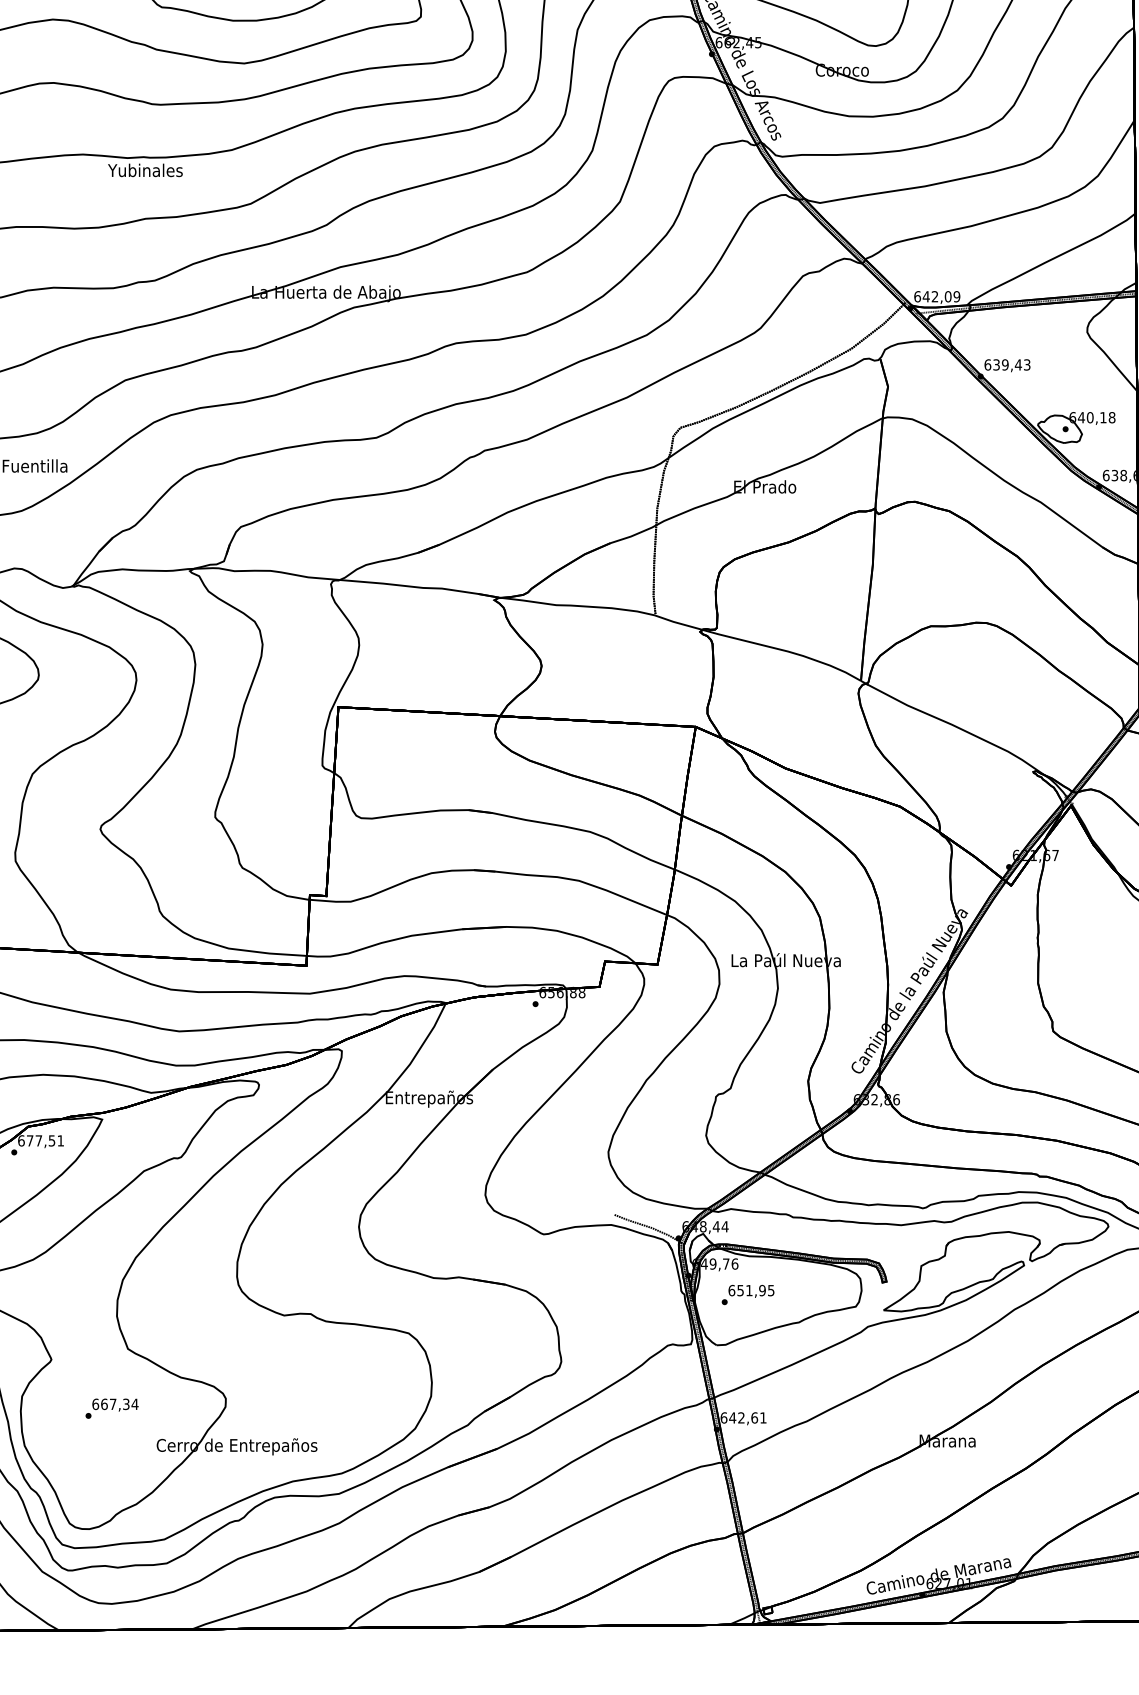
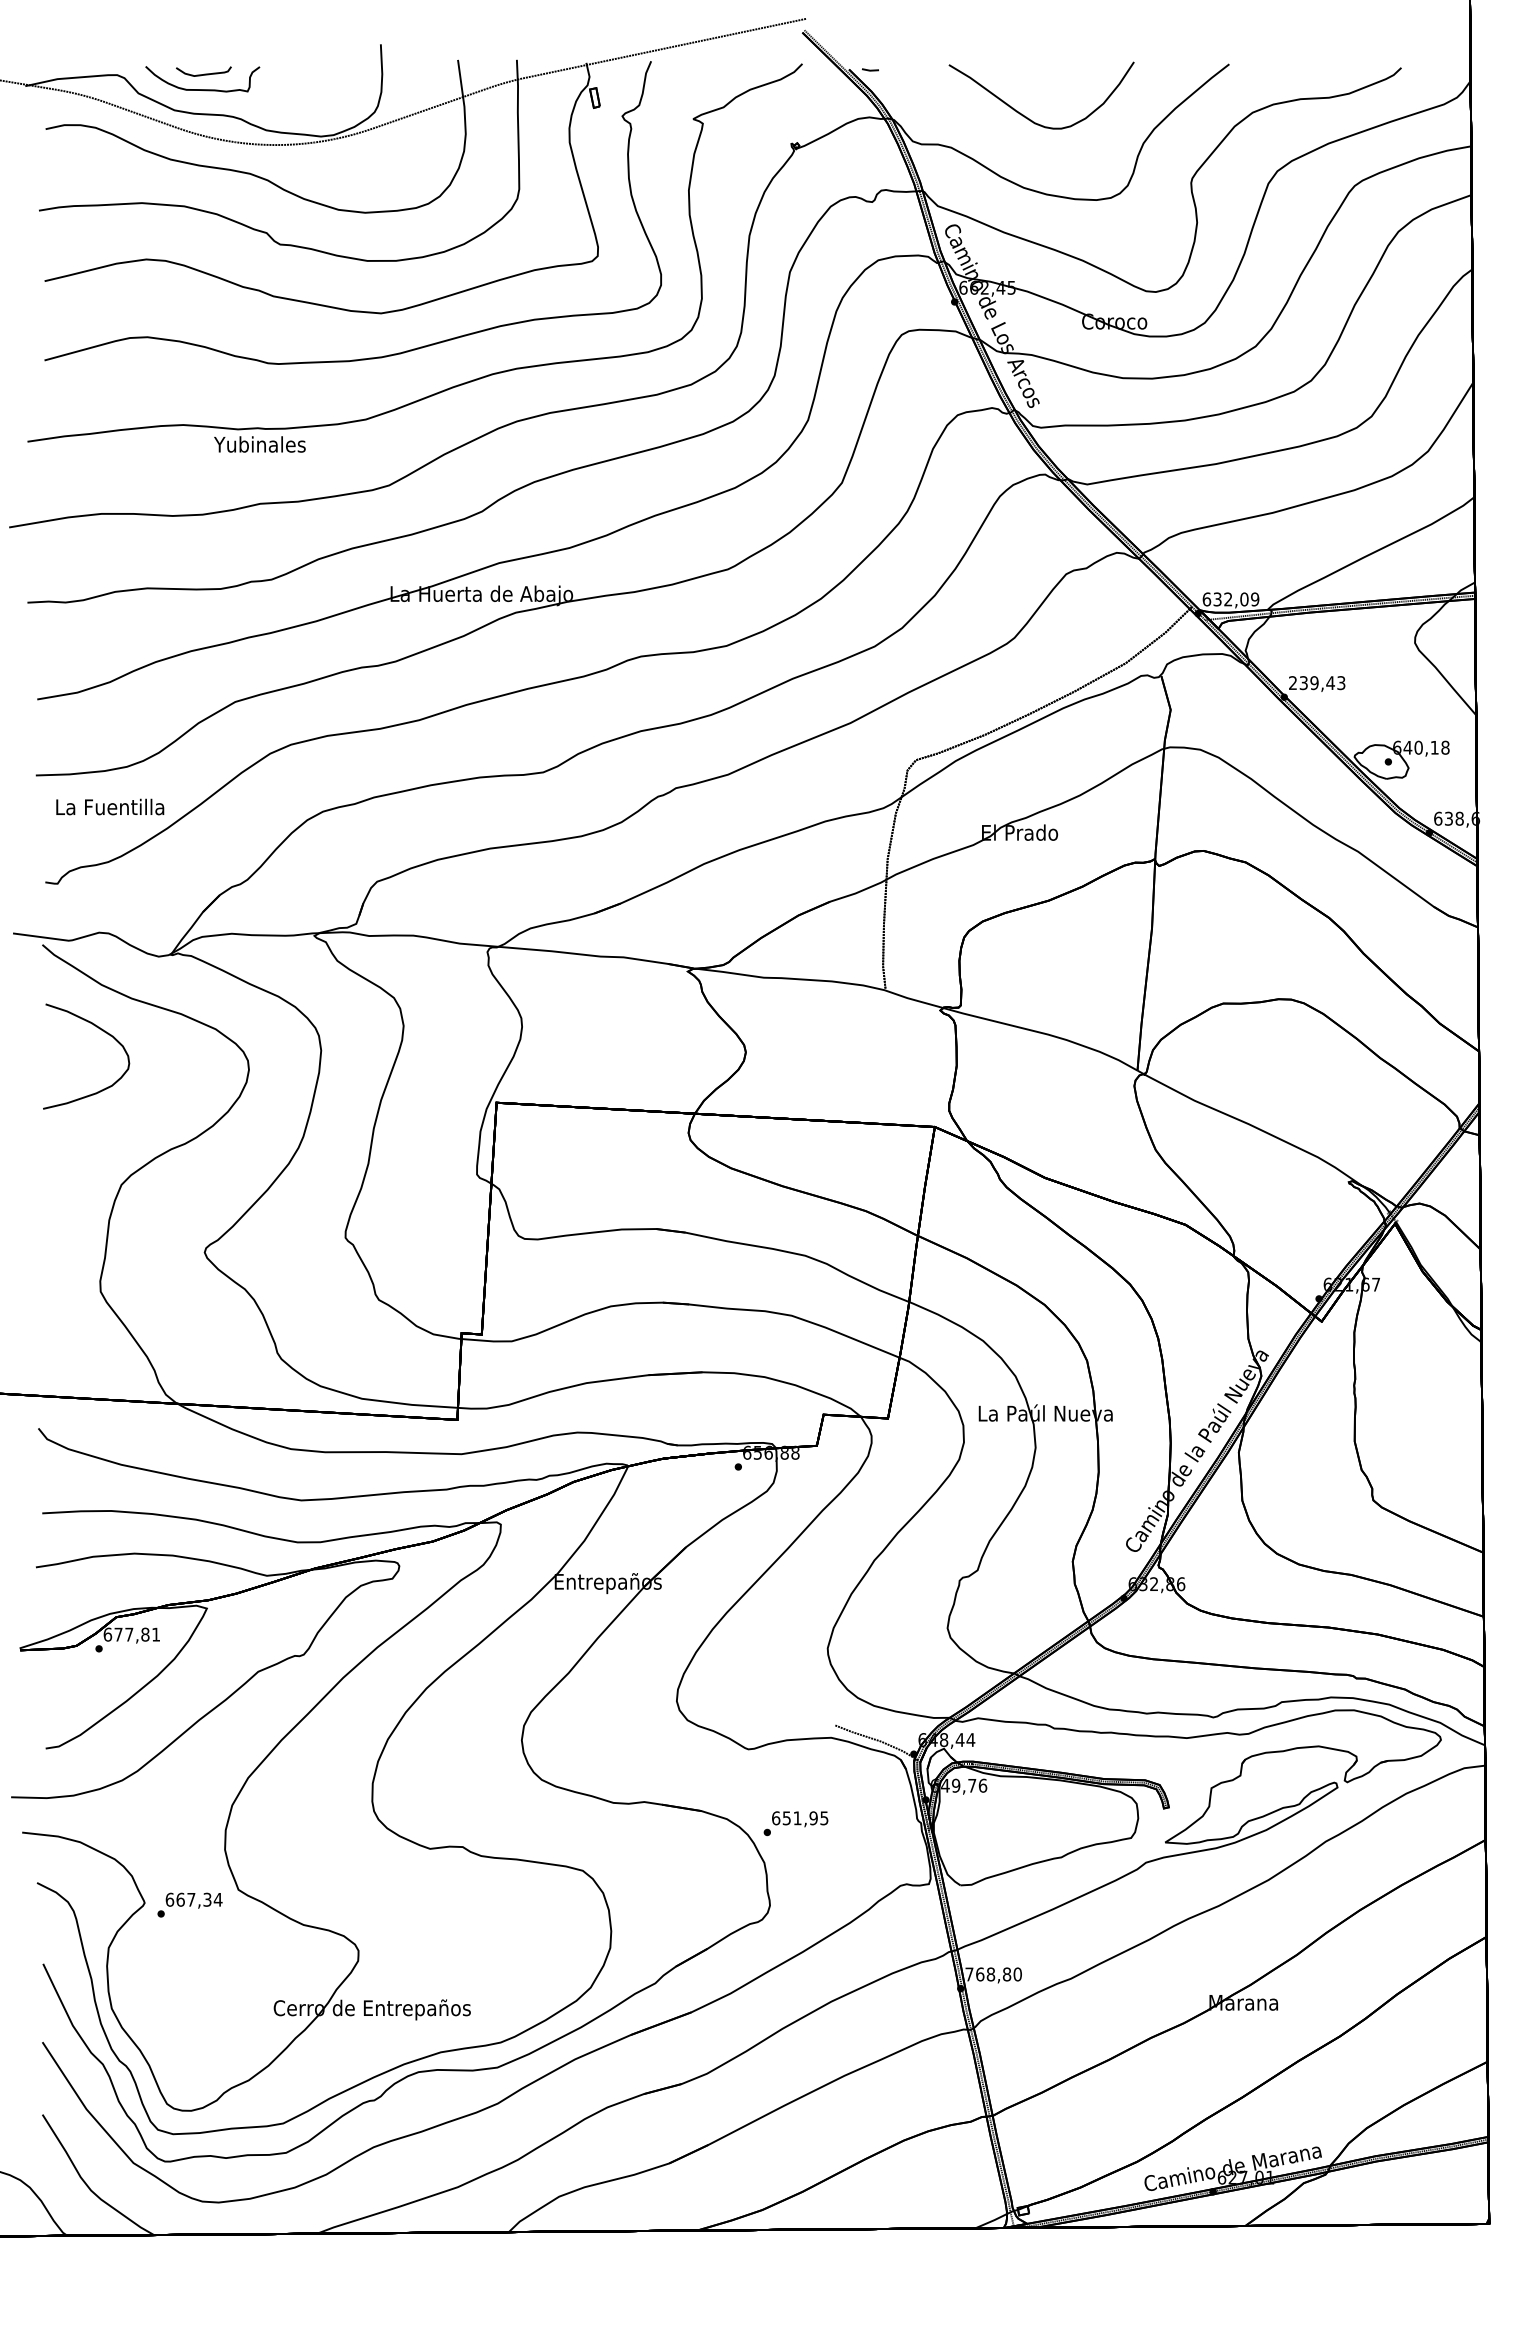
text: (926, 296) -> (1217, 599), 642,09 -> 632,09
text: (988, 365) -> (1293, 683), 639,43 -> 239,43
text: (52, 1140) -> (145, 1634), 677,51 -> 677,81
text: (747, 1294) -> (795, 1823), moved
text: (111, 1408) -> (189, 1904), moved
text: (743, 1417) -> (993, 1974), 642,61 -> 768,80

